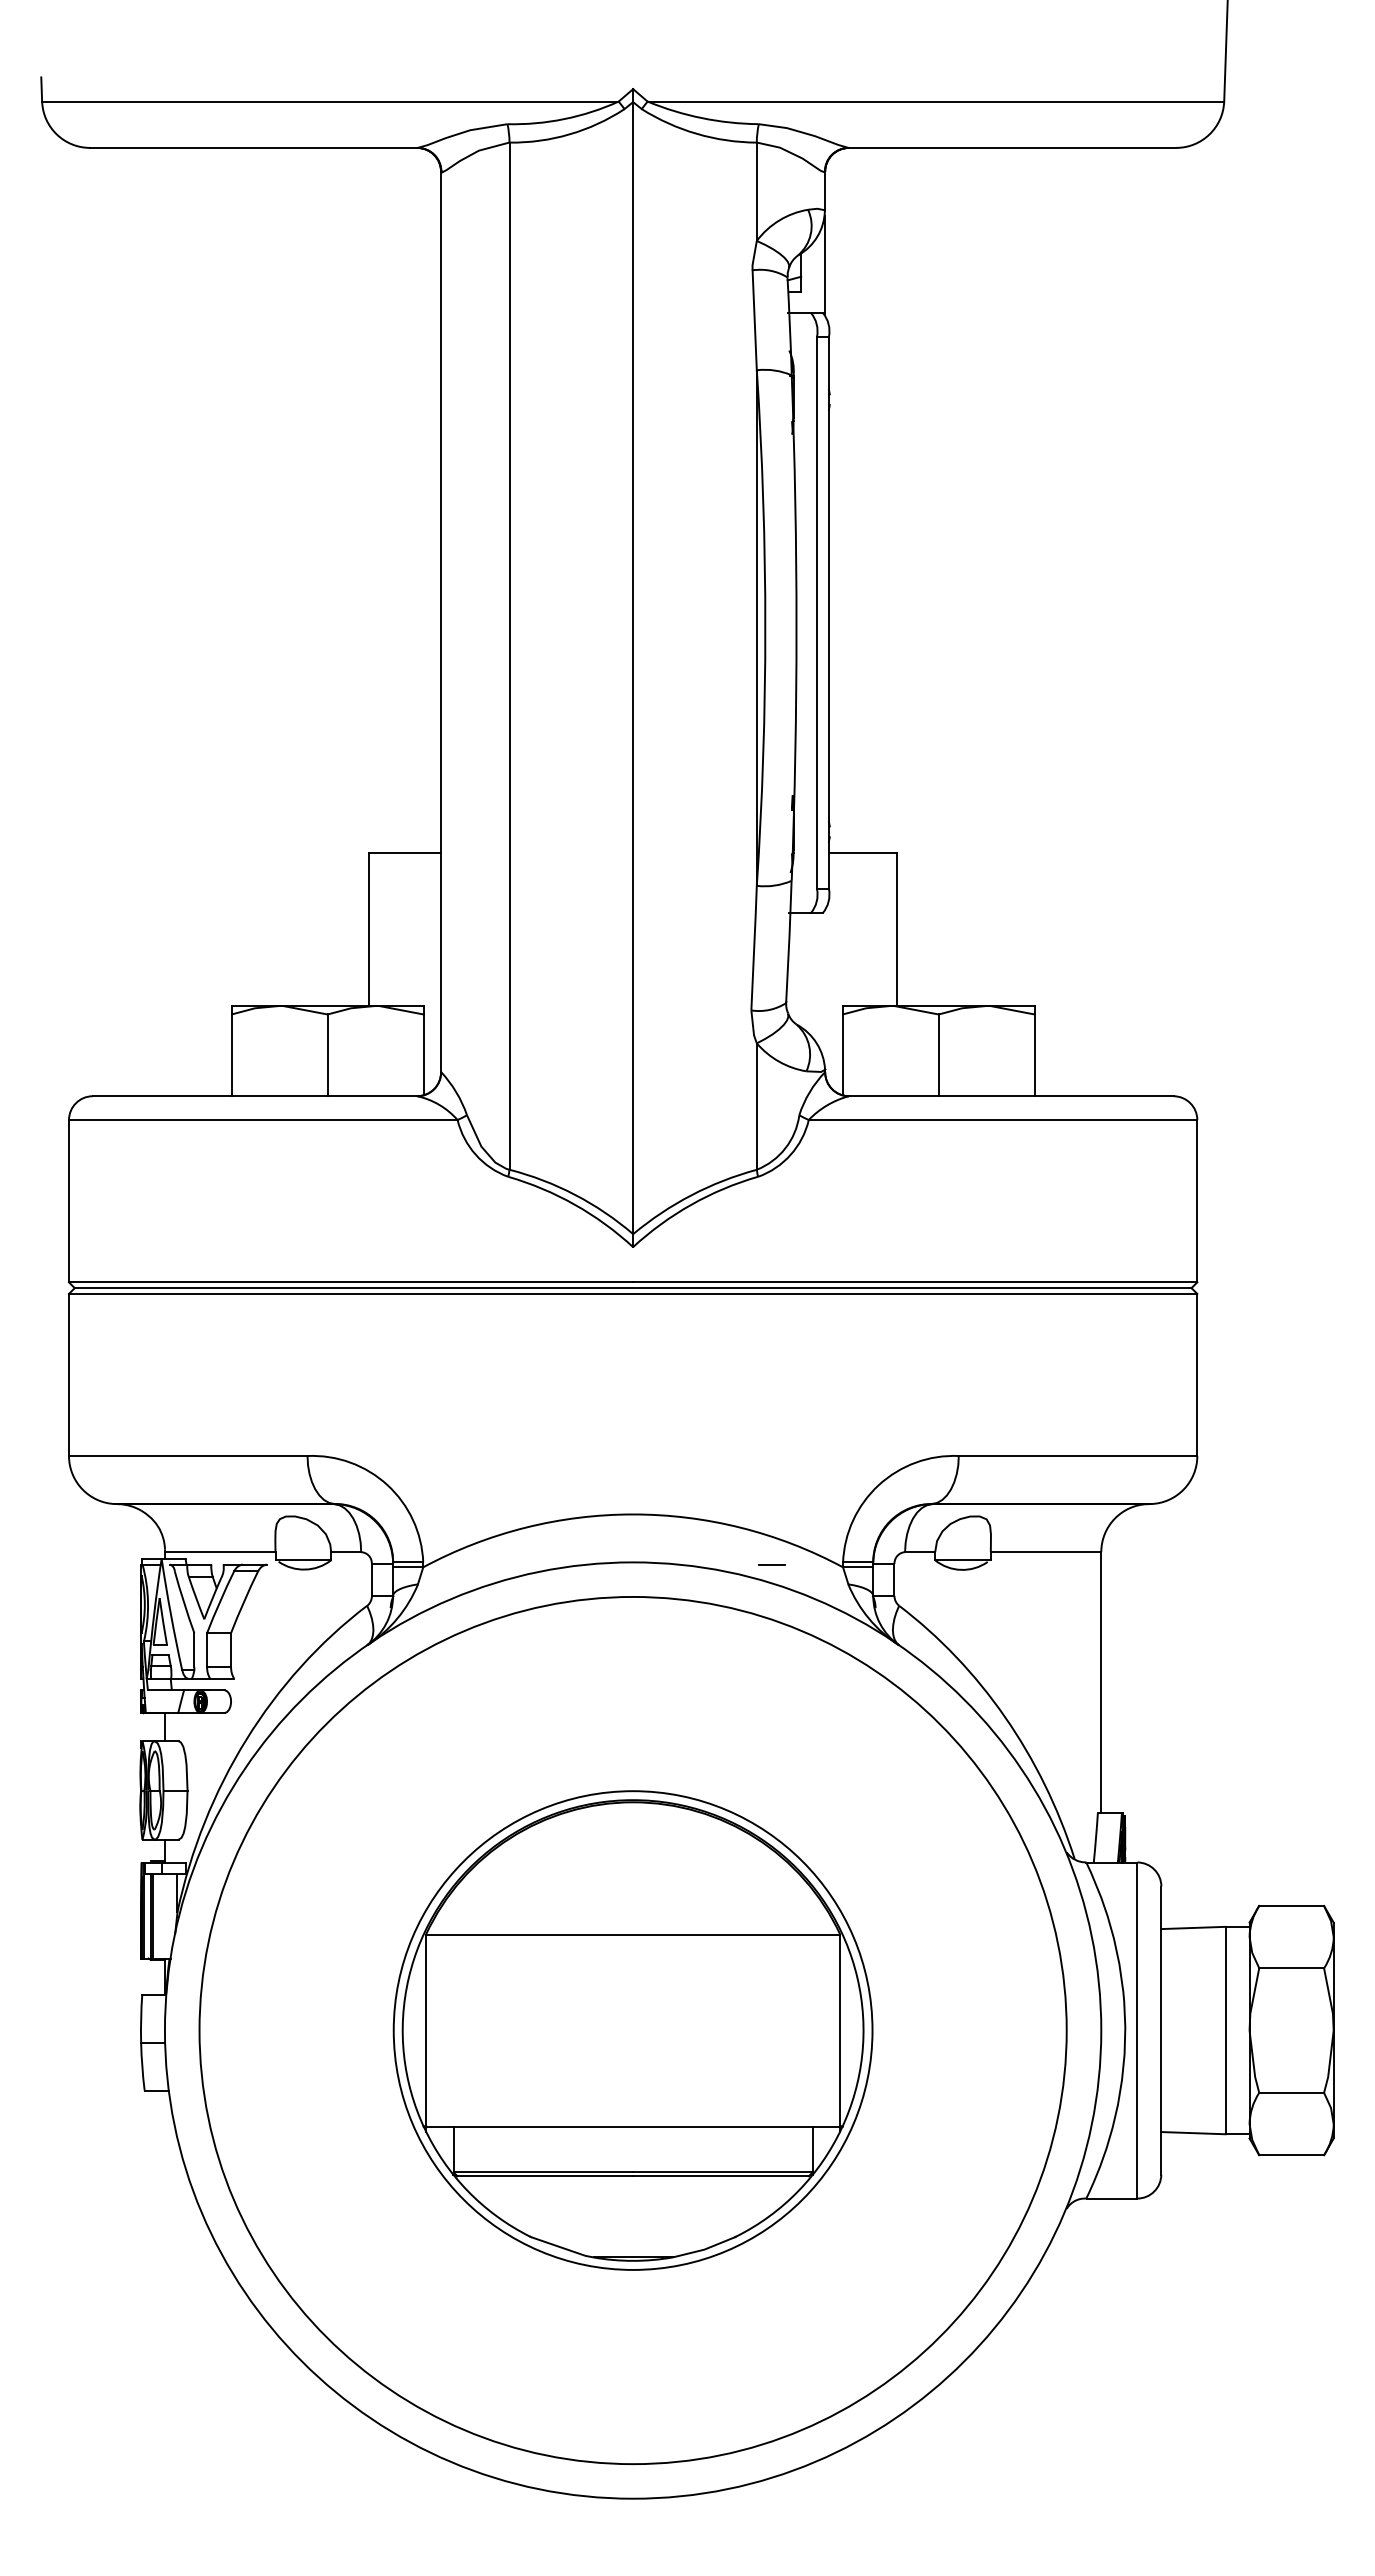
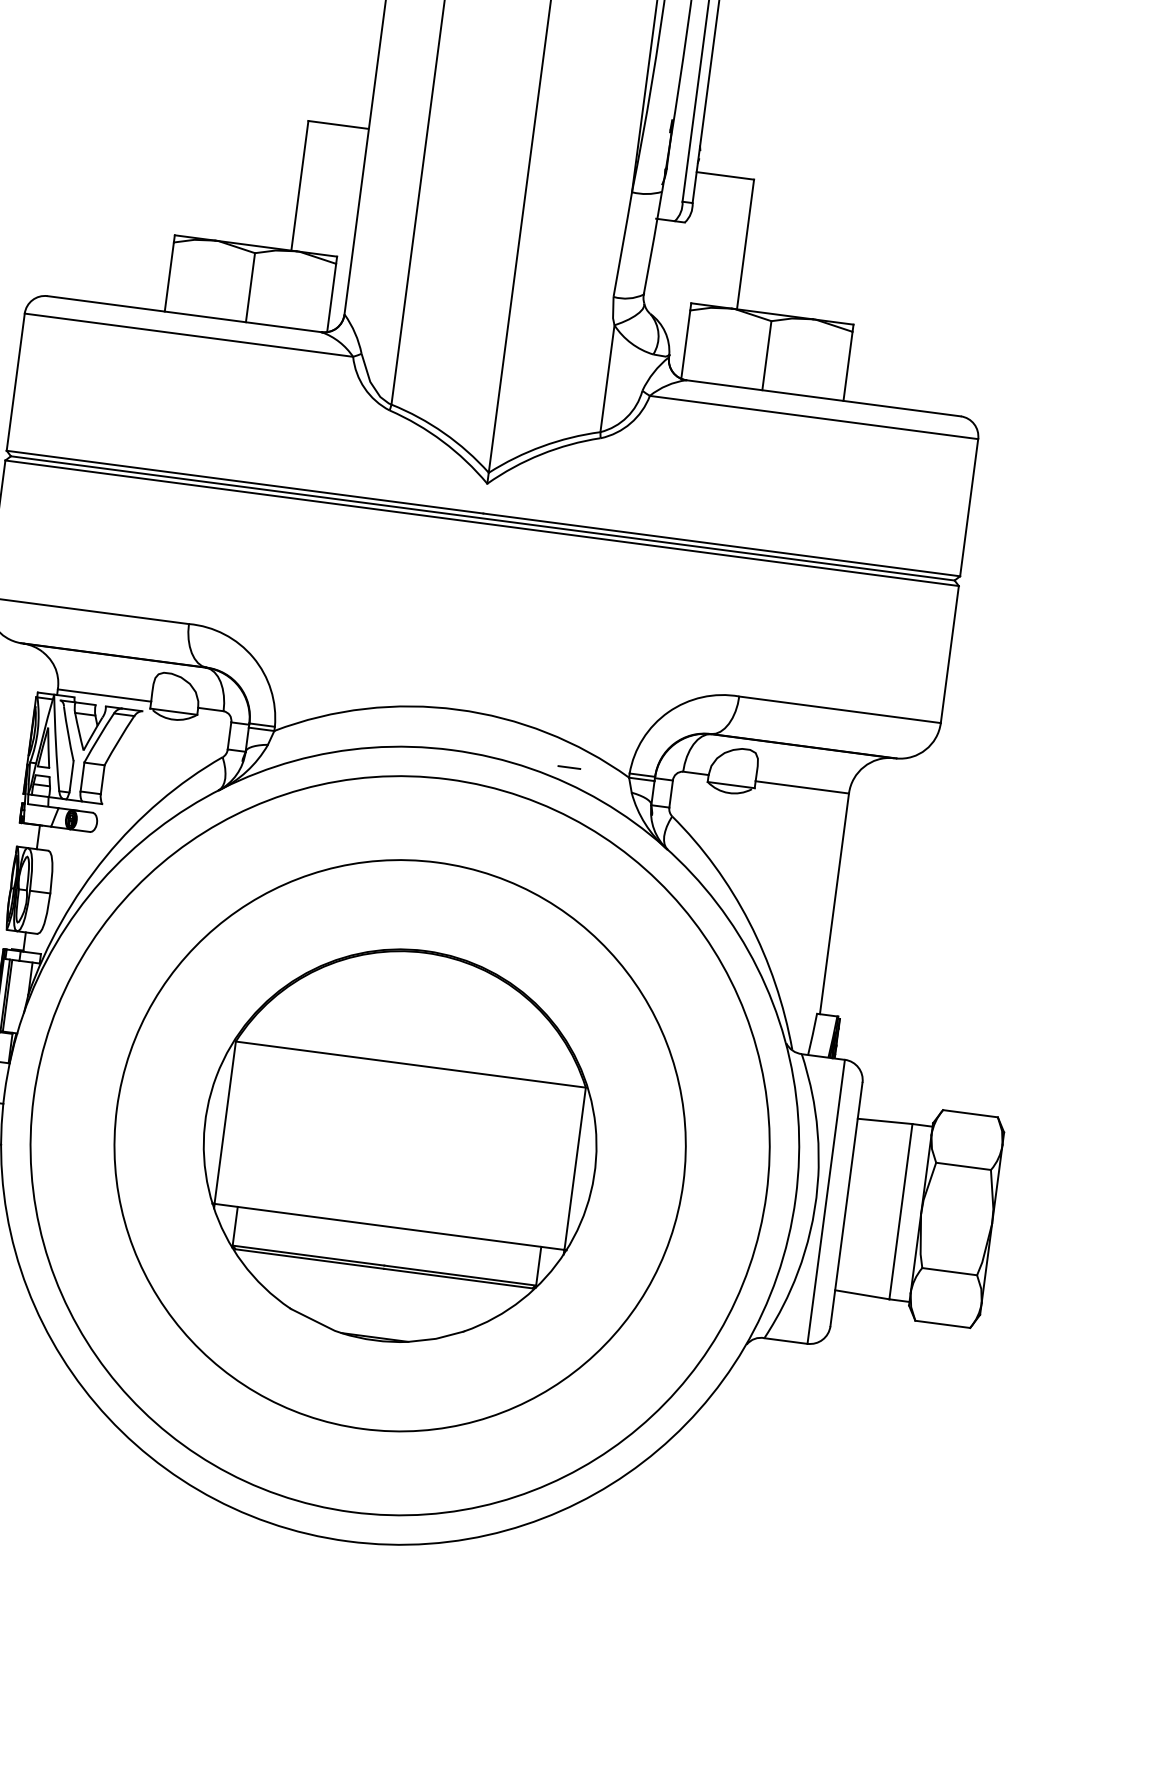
circle: (632, 2030) -> (399, 1145), size x1.4

